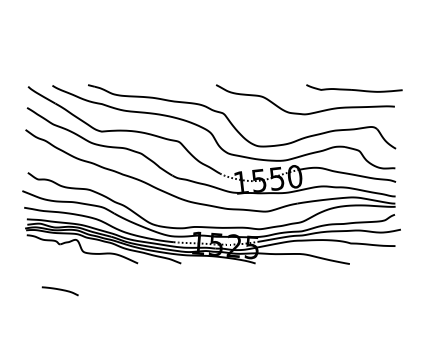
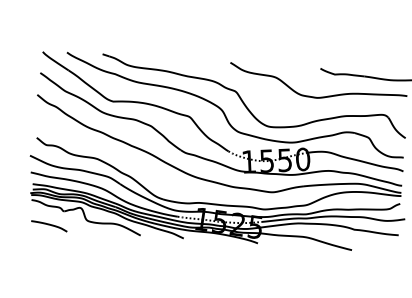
curve: (59, 290) -> (48, 225), moved

